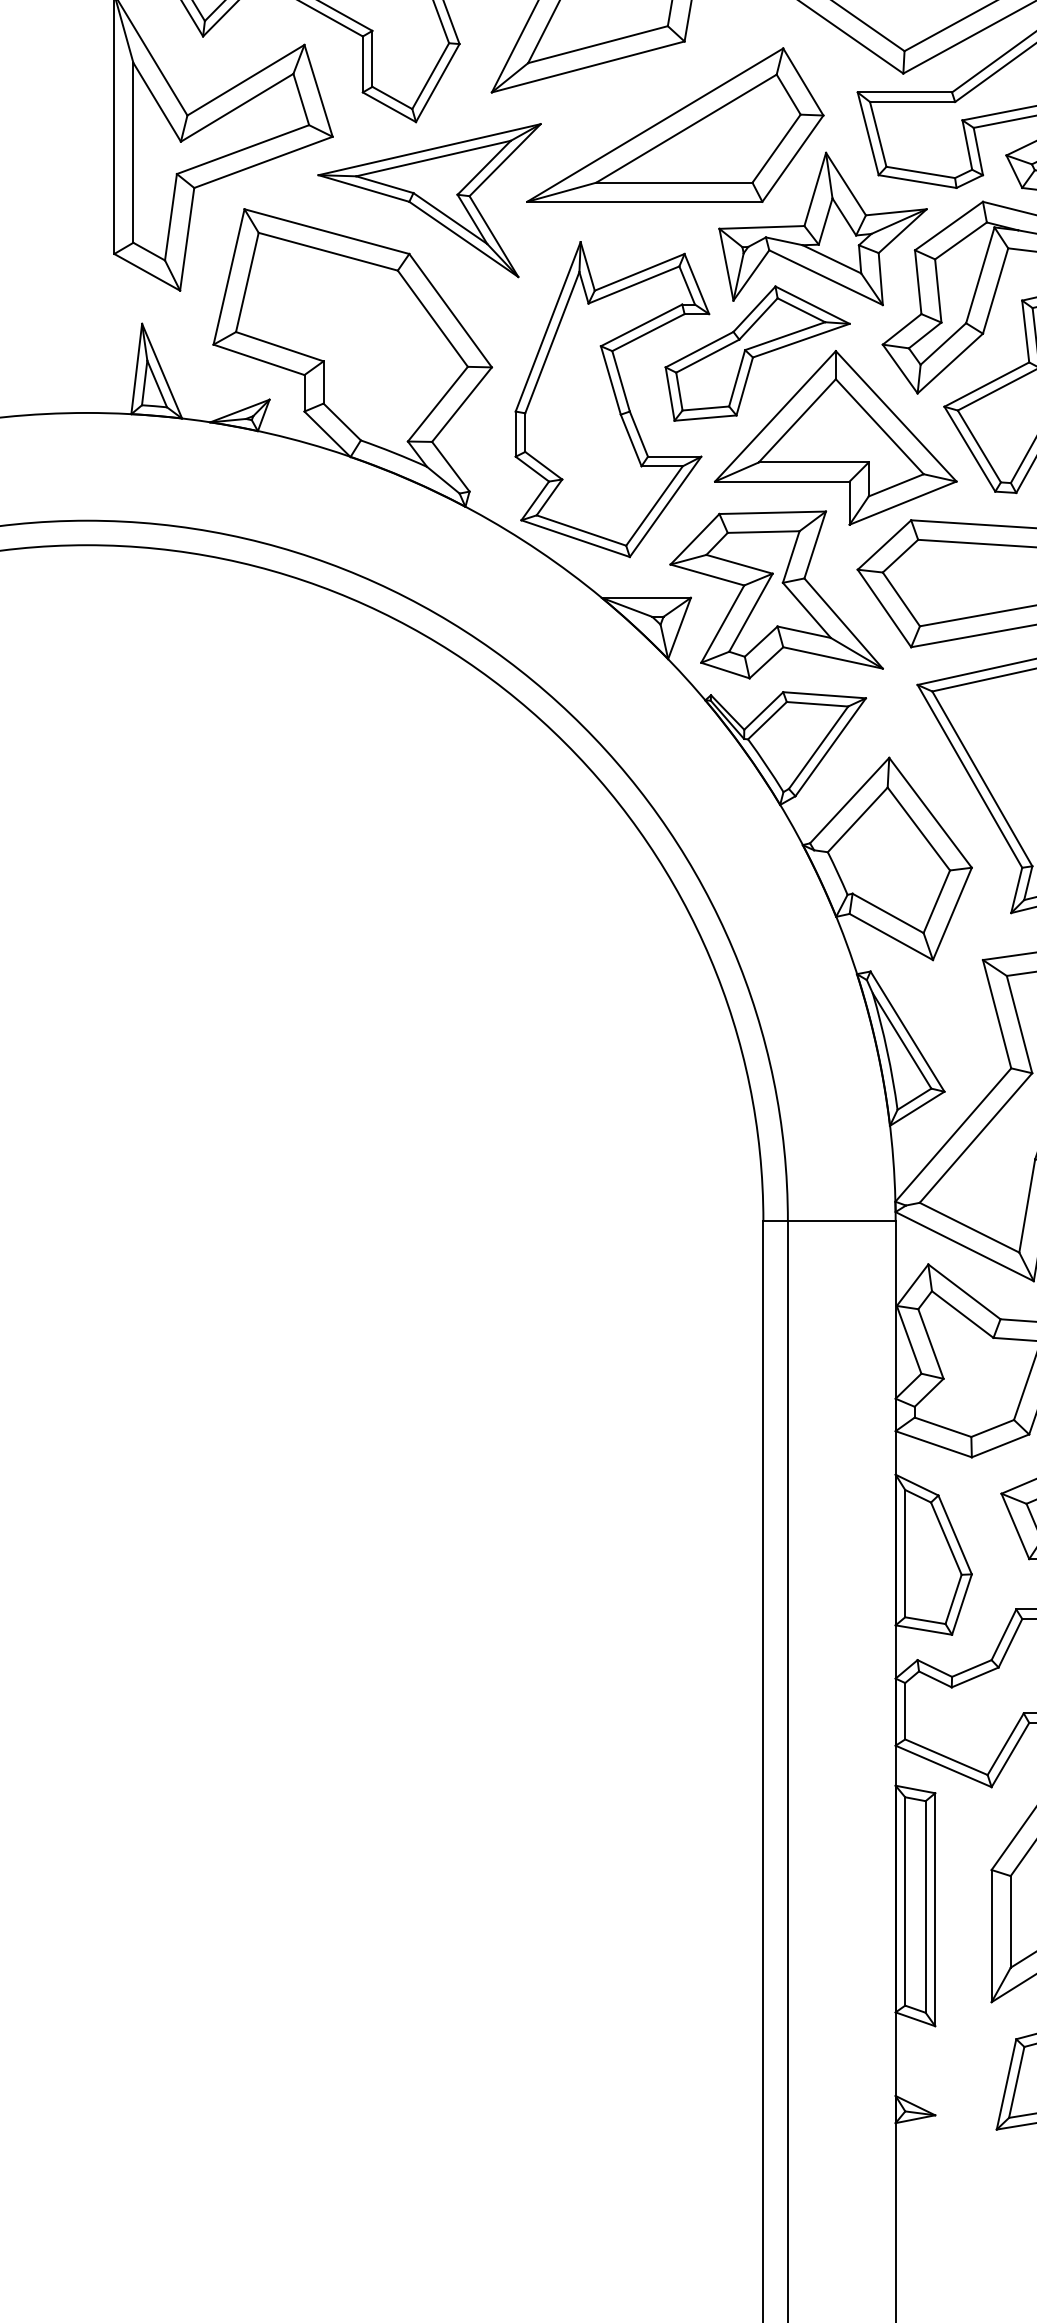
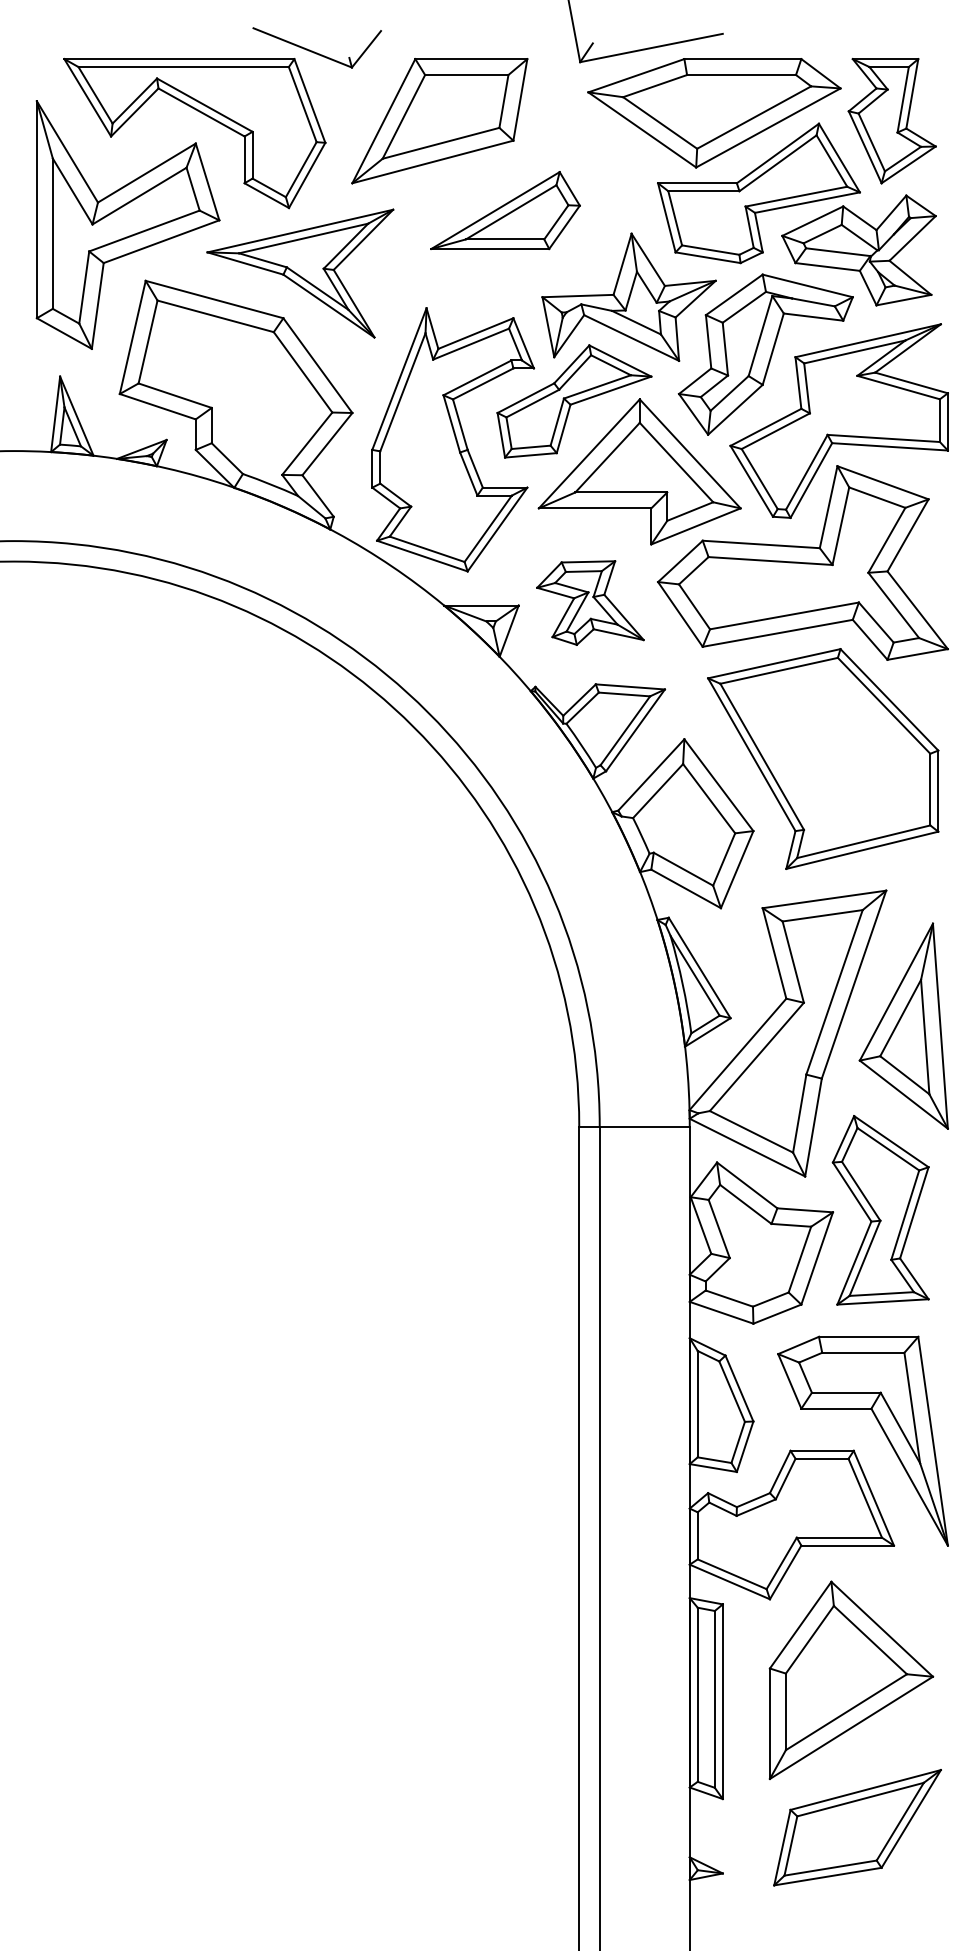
part: (675, 125) -> (505, 210), size x0.6
part: (776, 594) -> (590, 602), size x0.6

